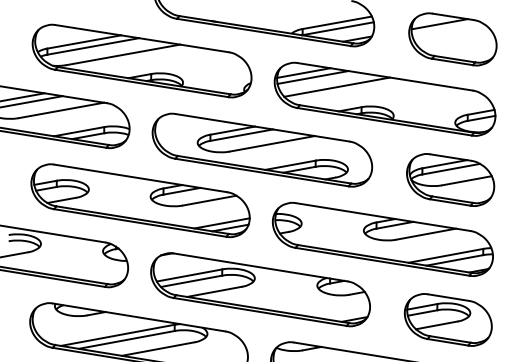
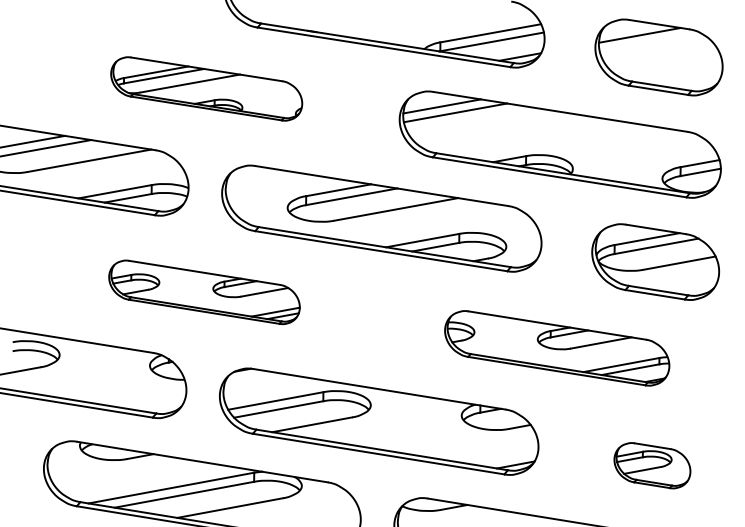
part: (141, 60) -> (205, 88), size x0.6
line: (337, 86) -> (491, 125), removed
part: (140, 200) -> (204, 291), size x0.6
part: (382, 238) -> (556, 347), size x0.7
part: (448, 319) -> (652, 465), size x0.6

